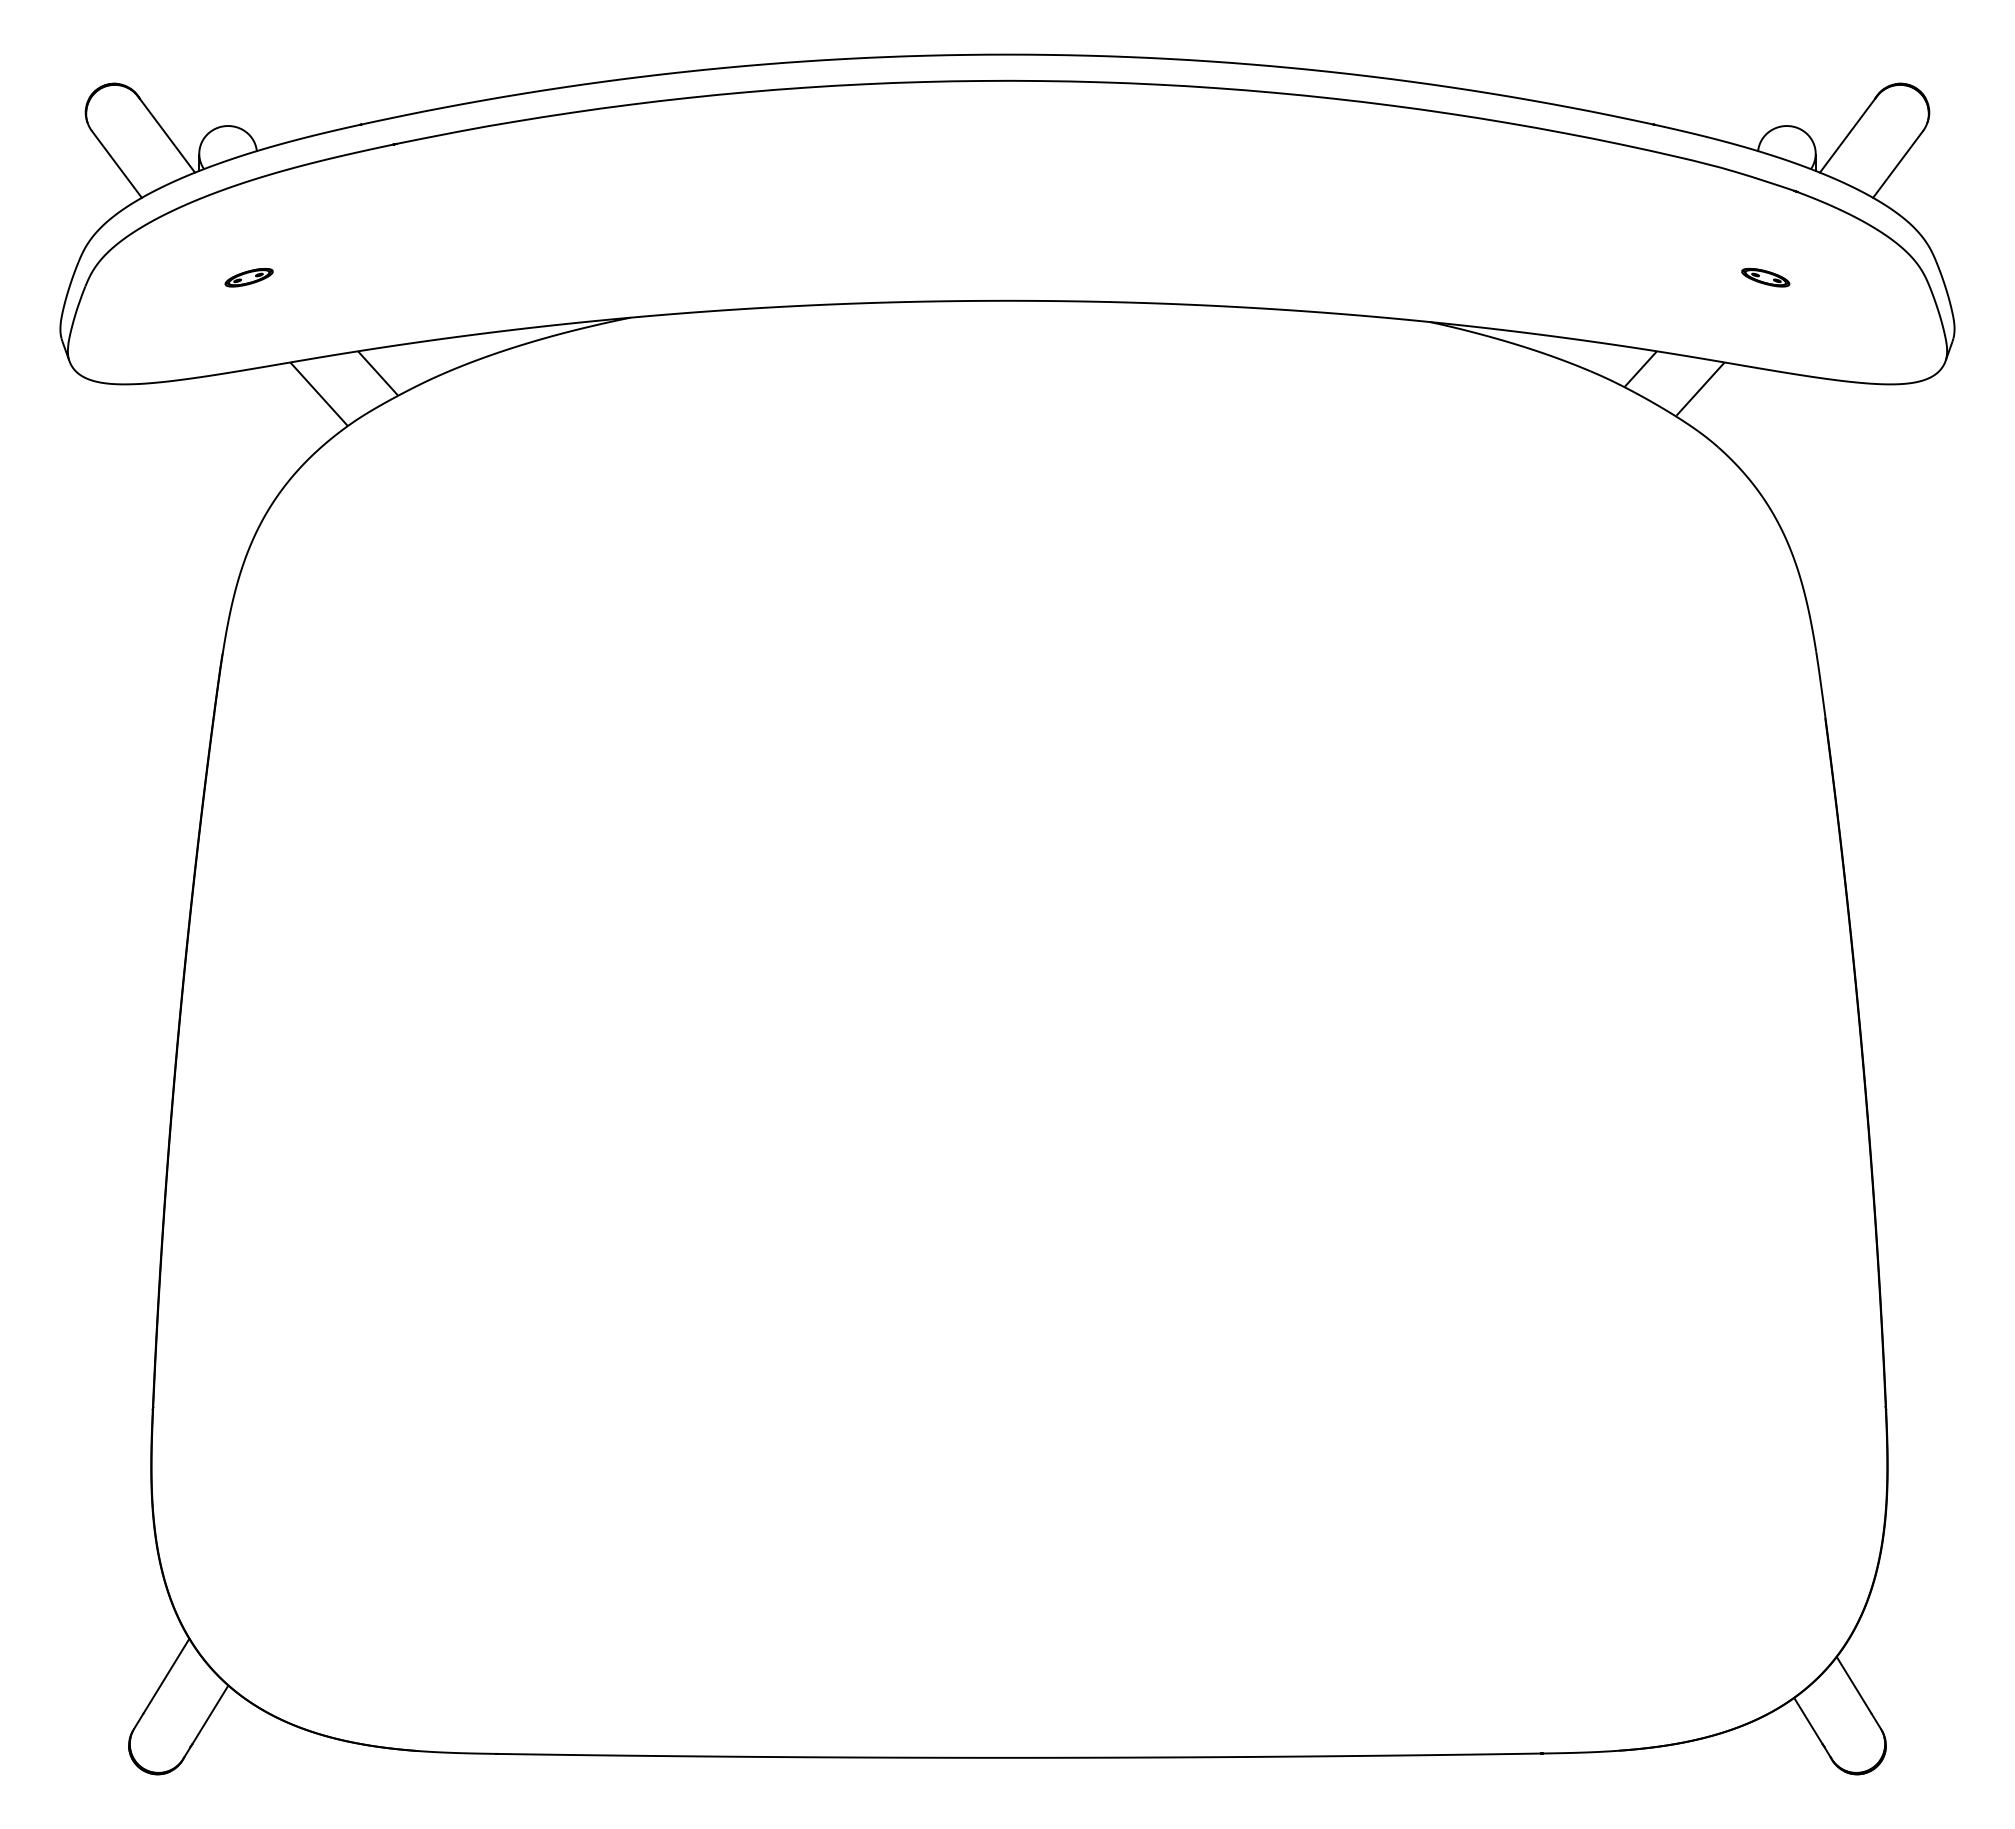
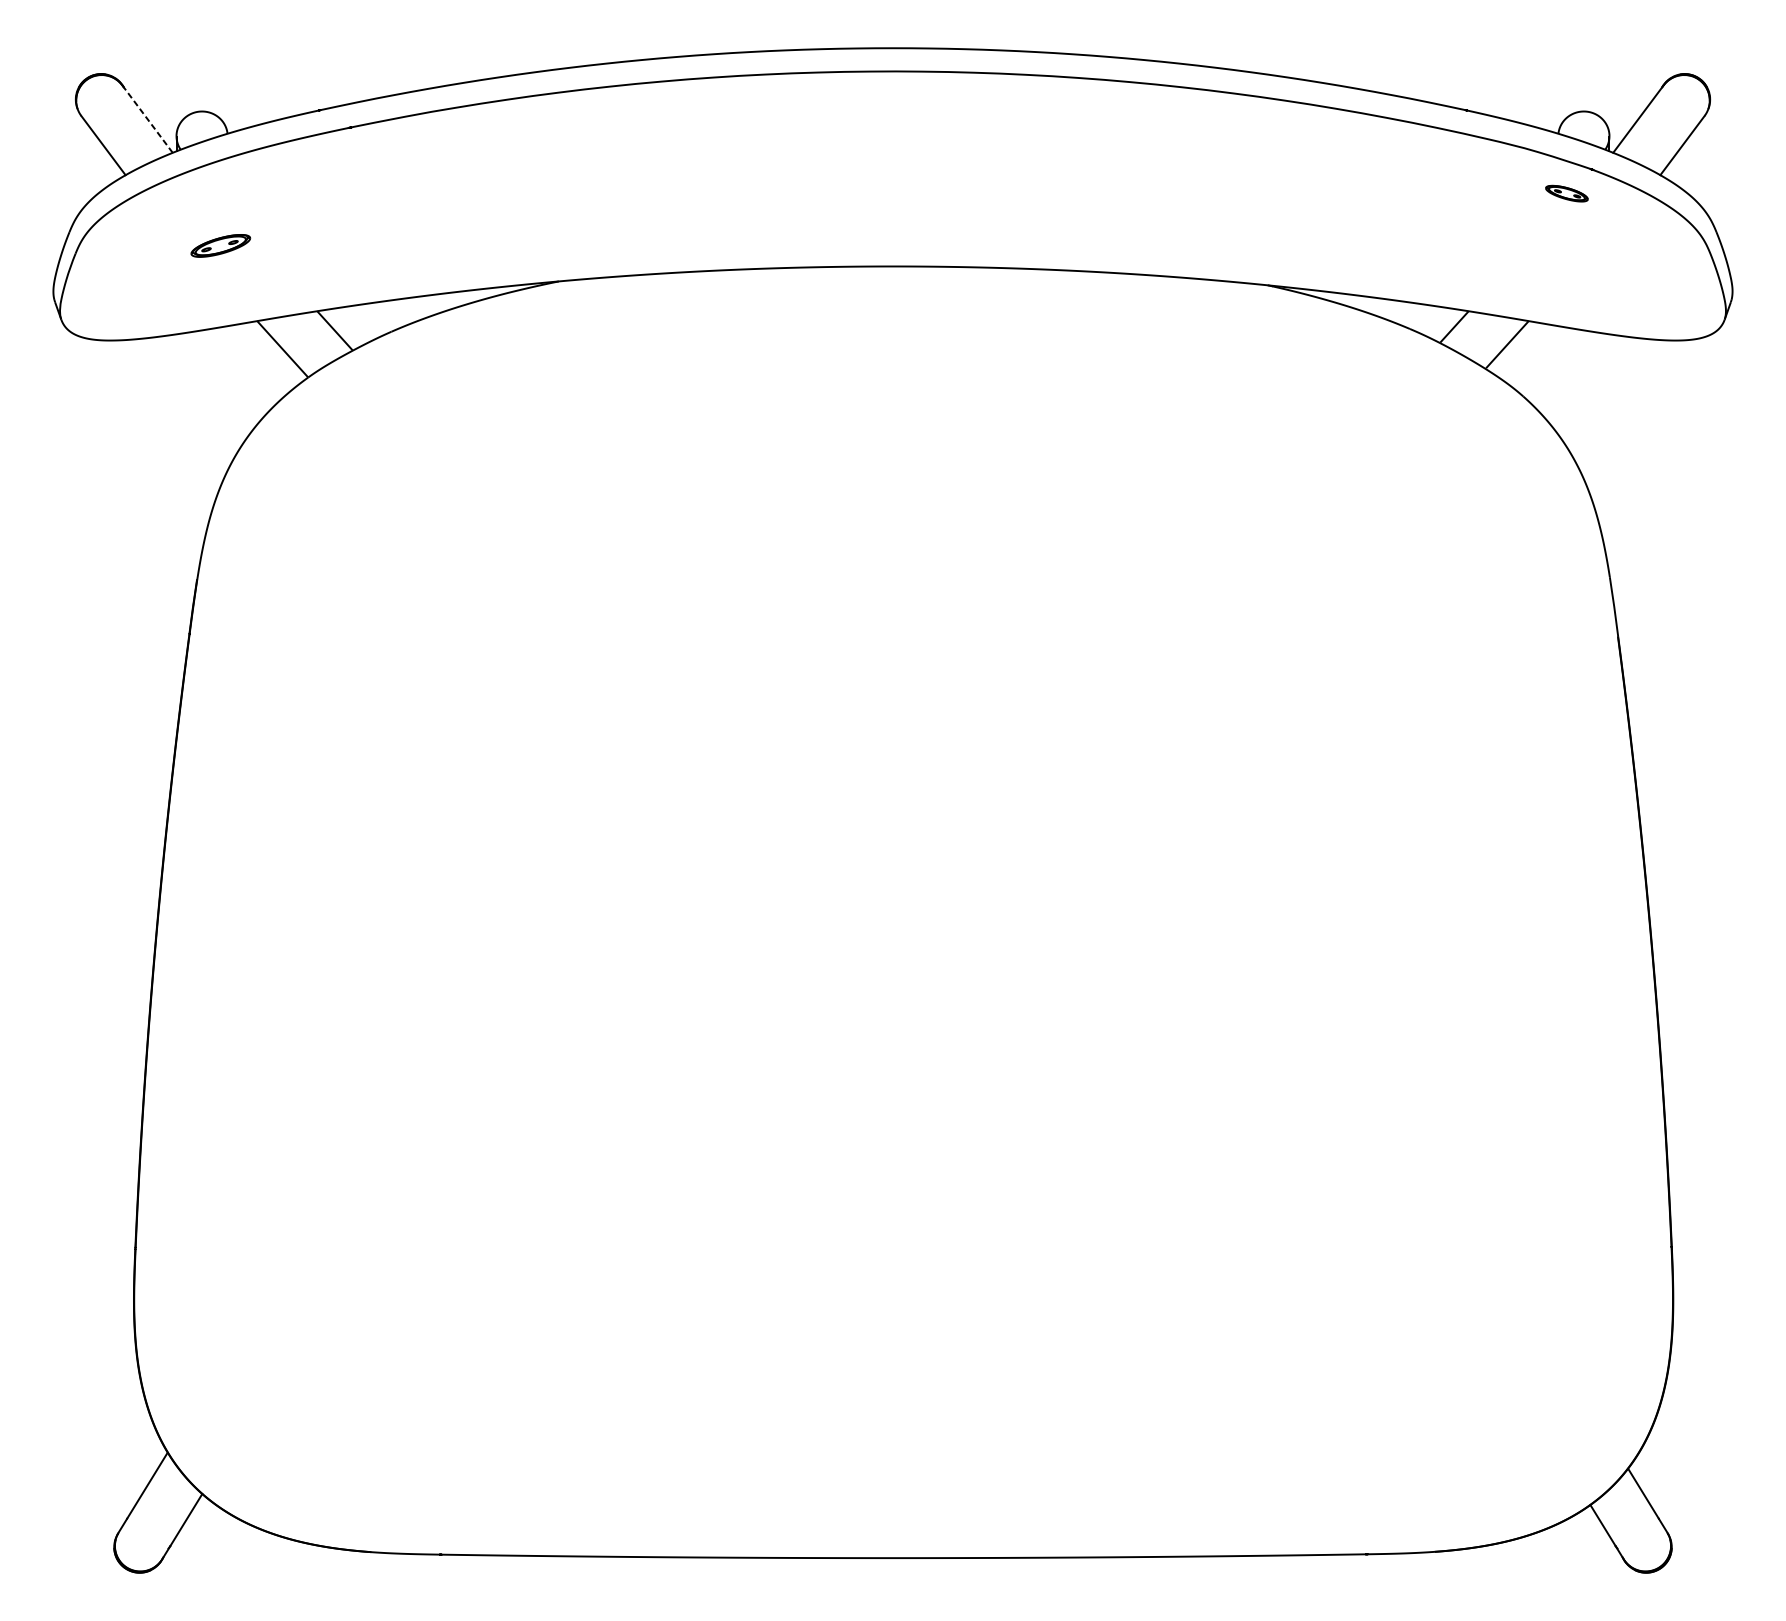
line: (166, 134) -> (147, 119), solid -> dashed
part: (248, 277) -> (220, 245), size x1.4
part: (1765, 277) -> (1566, 193), moved

